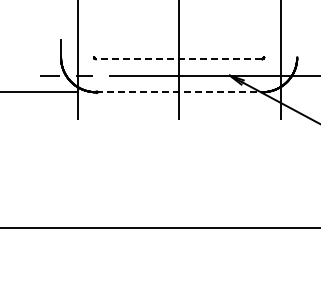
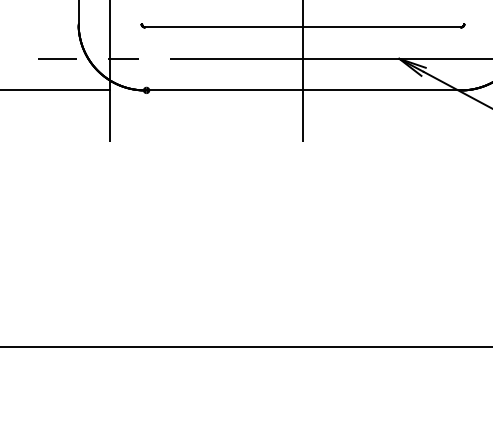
line: (178, 59) -> (301, 28), dashed -> solid
line: (179, 92) -> (303, 90), dashed -> solid

